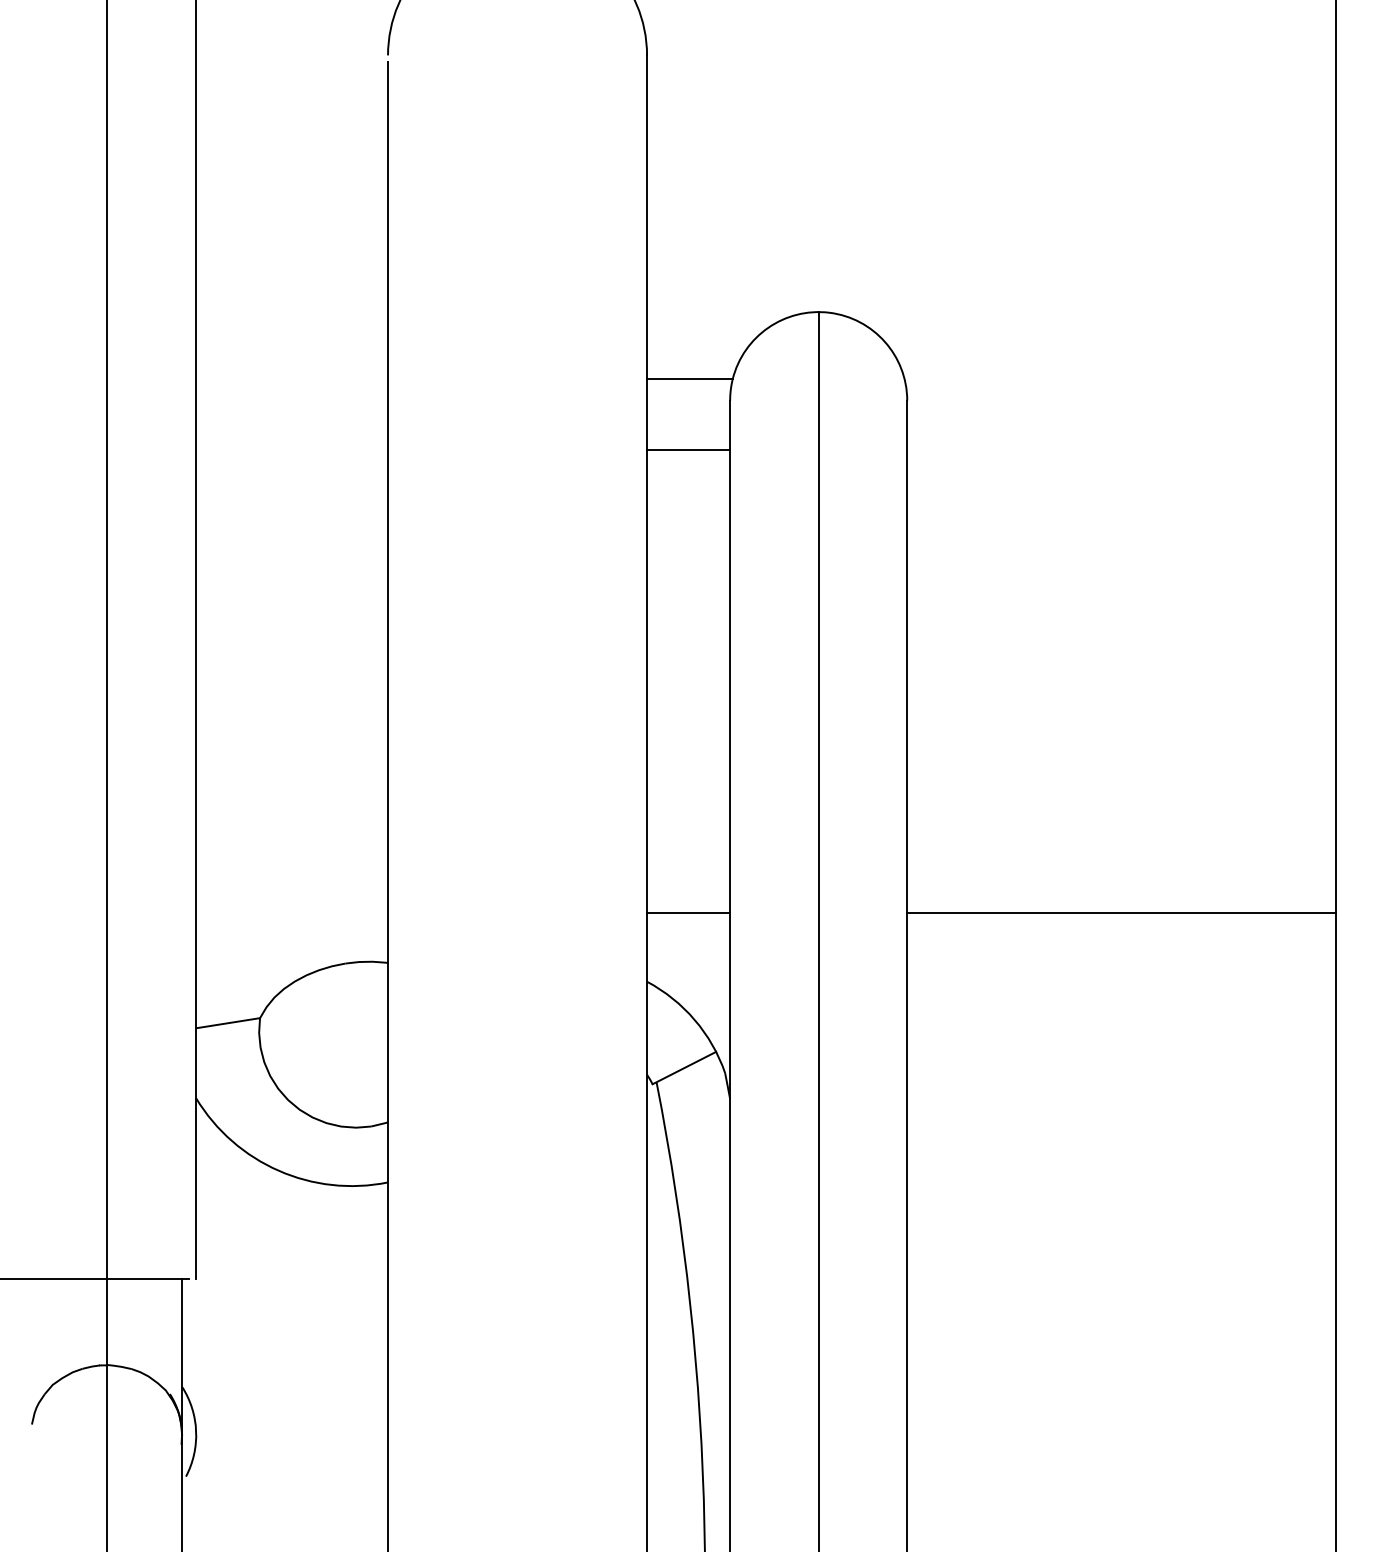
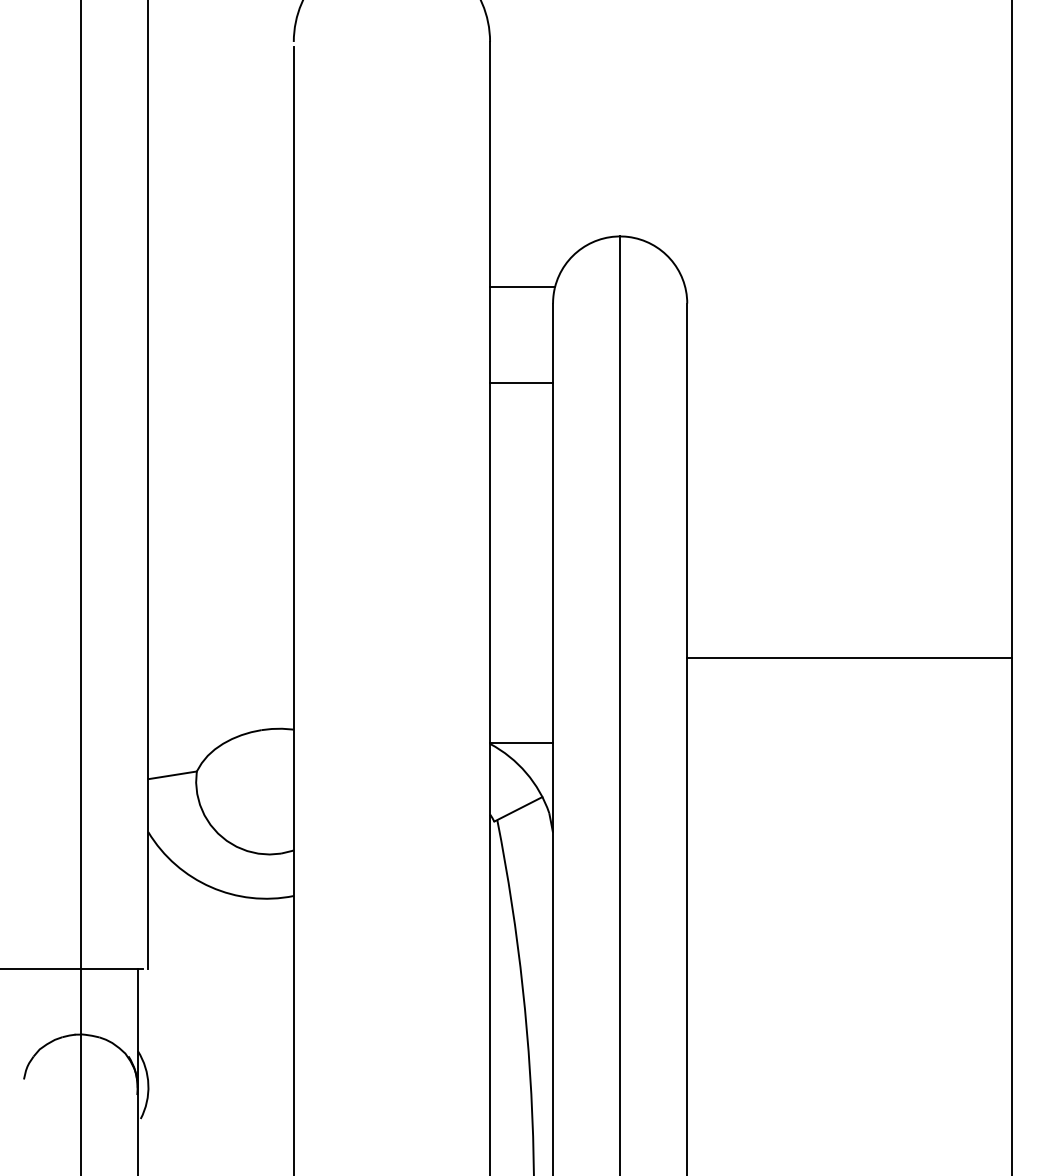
line: (688, 450) -> (521, 383), moved
line: (688, 913) -> (521, 743), moved
line: (1121, 913) -> (849, 658), moved

